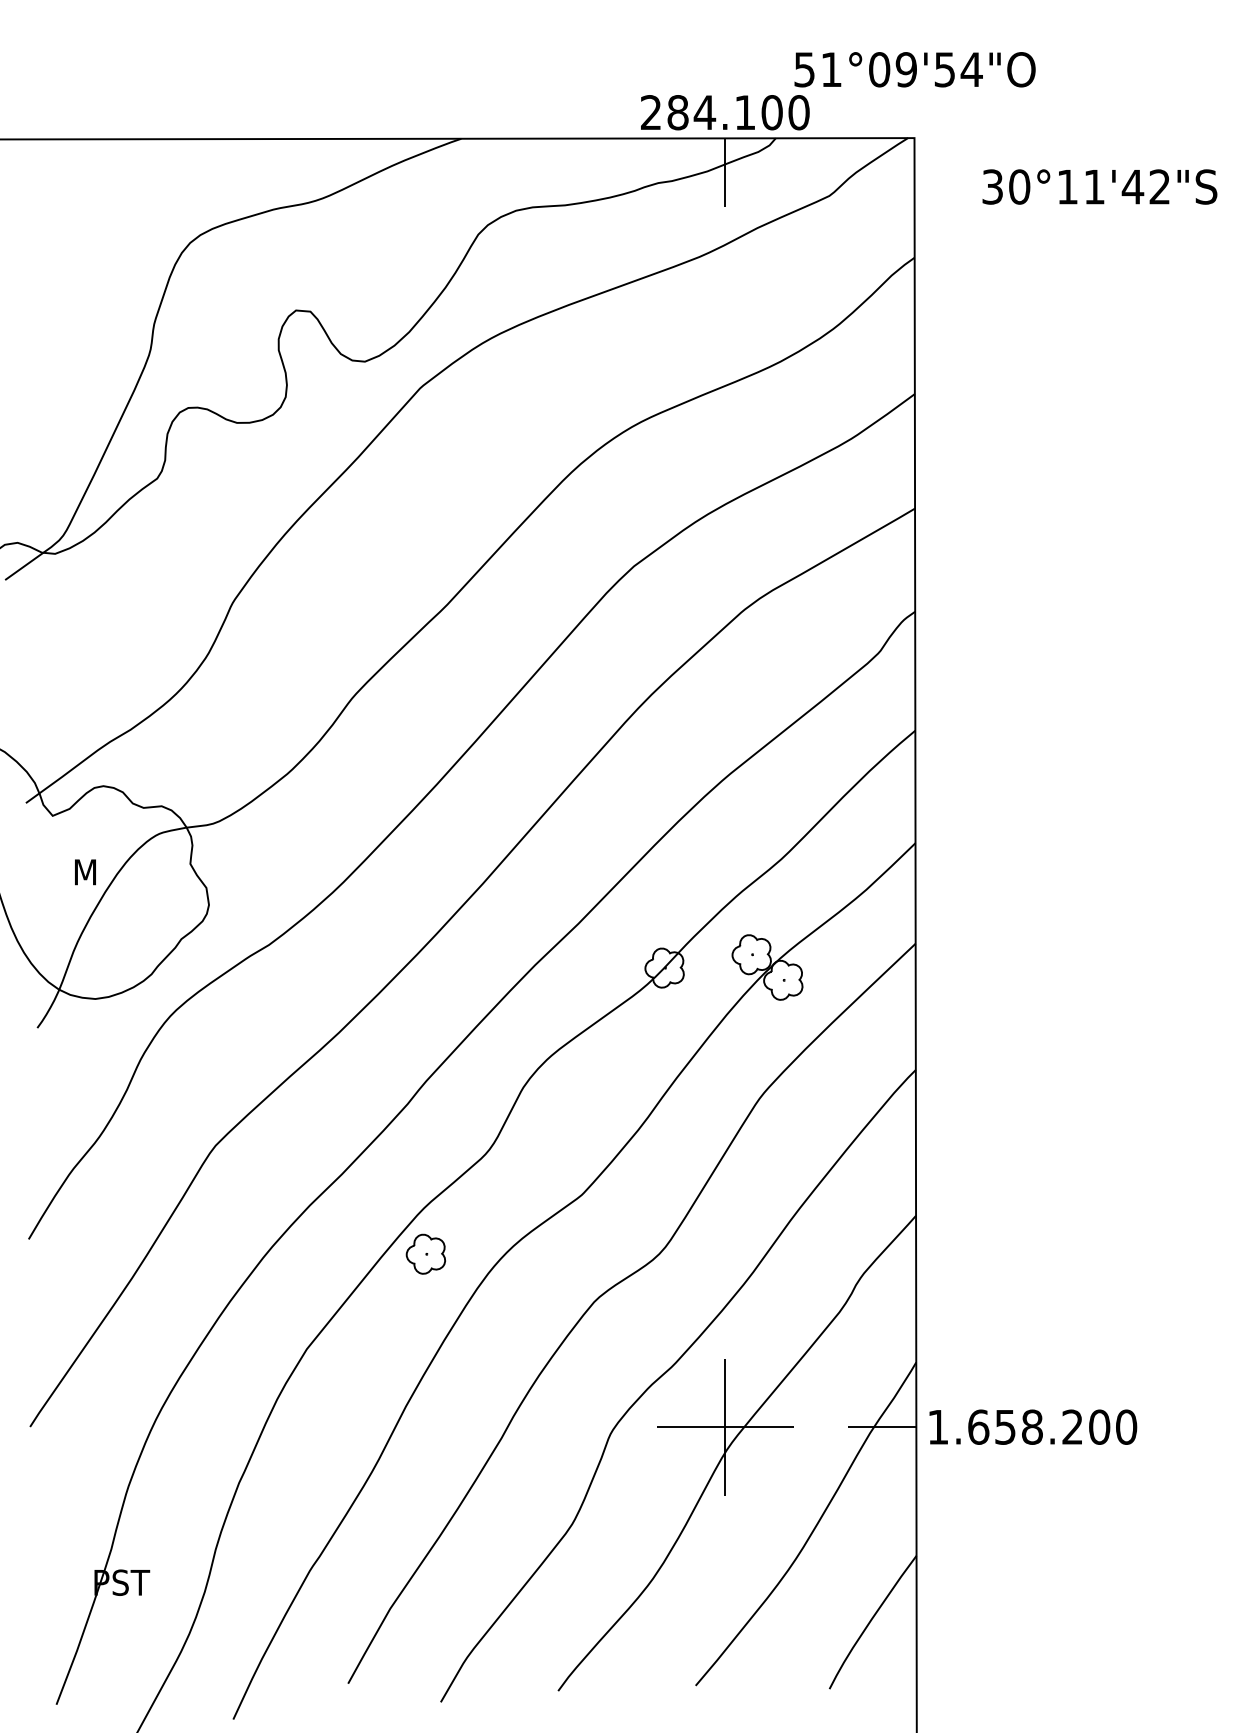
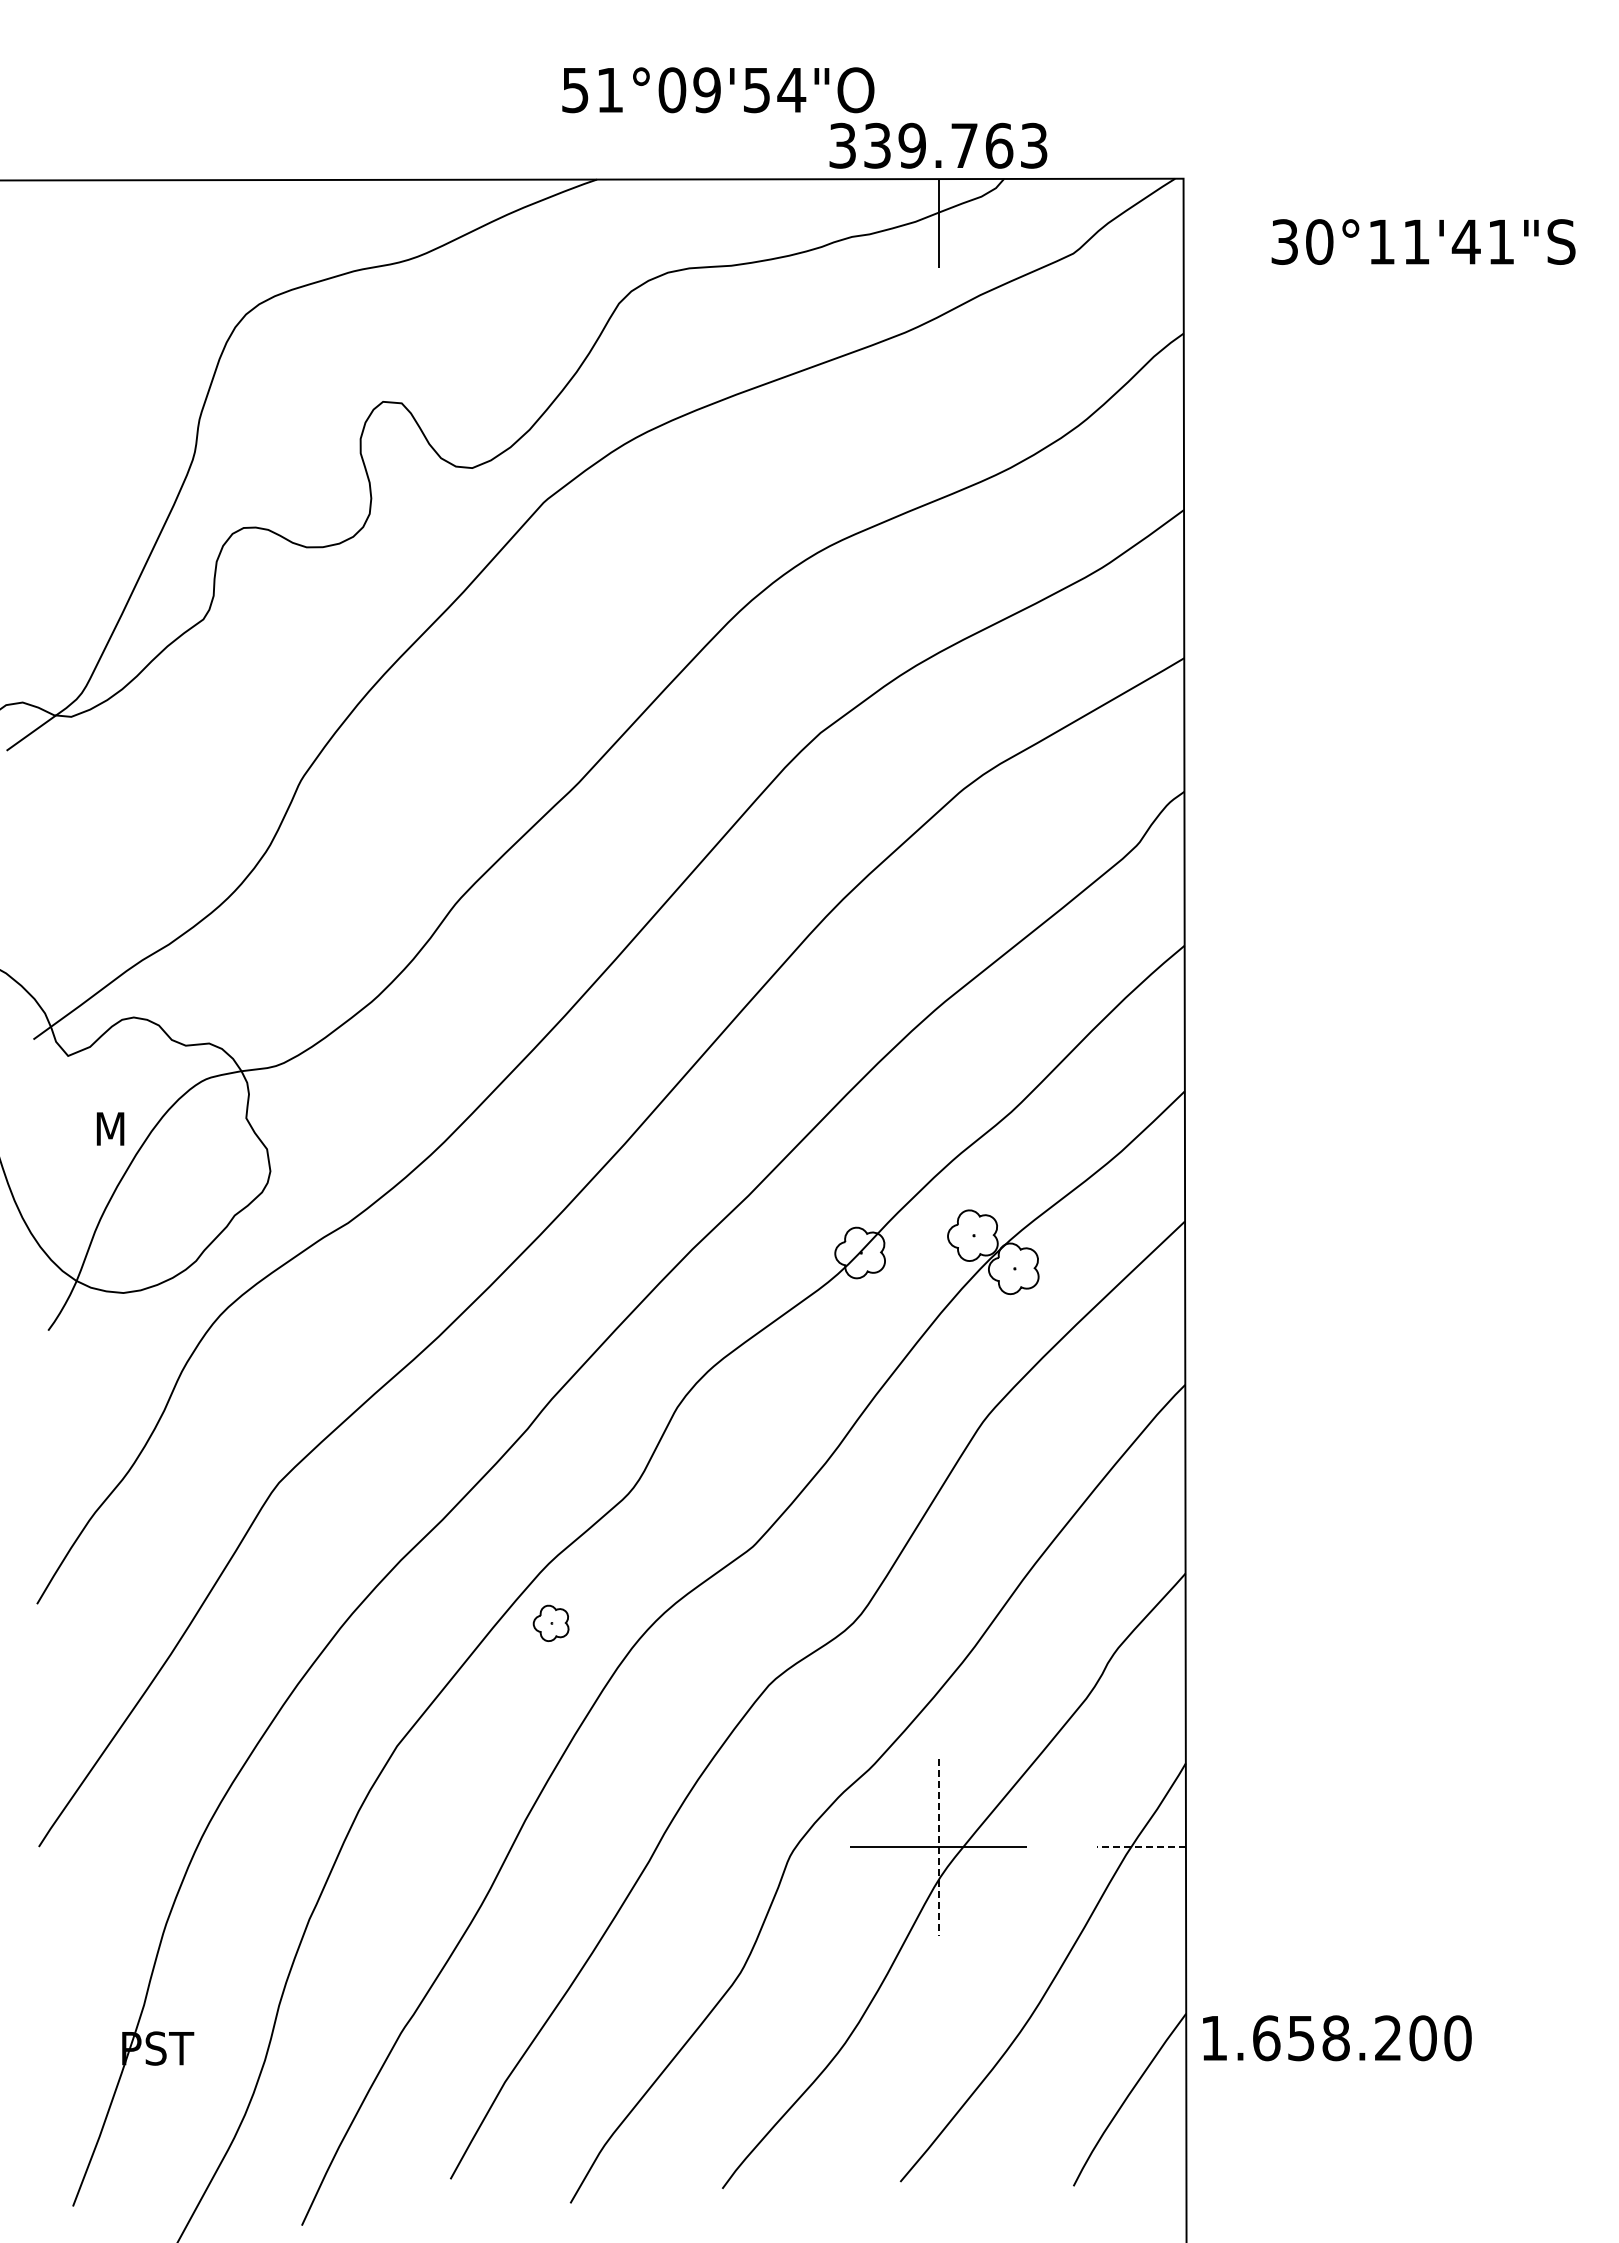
text: (915, 69) -> (718, 90), moved
text: (725, 112) -> (938, 145), 284.100 -> 339.763
text: (1159, 186) -> (1500, 241), 30°11'42"S -> 30°11'41"S
part: (425, 1254) -> (550, 1623), size x0.7
line: (725, 1427) -> (938, 1847), solid -> dashed
line: (882, 1427) -> (1141, 1847), solid -> dashed
text: (1033, 1427) -> (1337, 2038), moved

